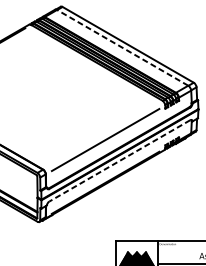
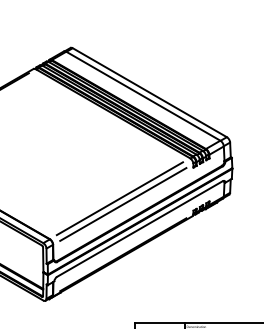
line: (122, 48) -> (143, 96), dashed -> solid
line: (102, 134) -> (119, 198), added
line: (119, 161) -> (139, 229), dashed -> solid

